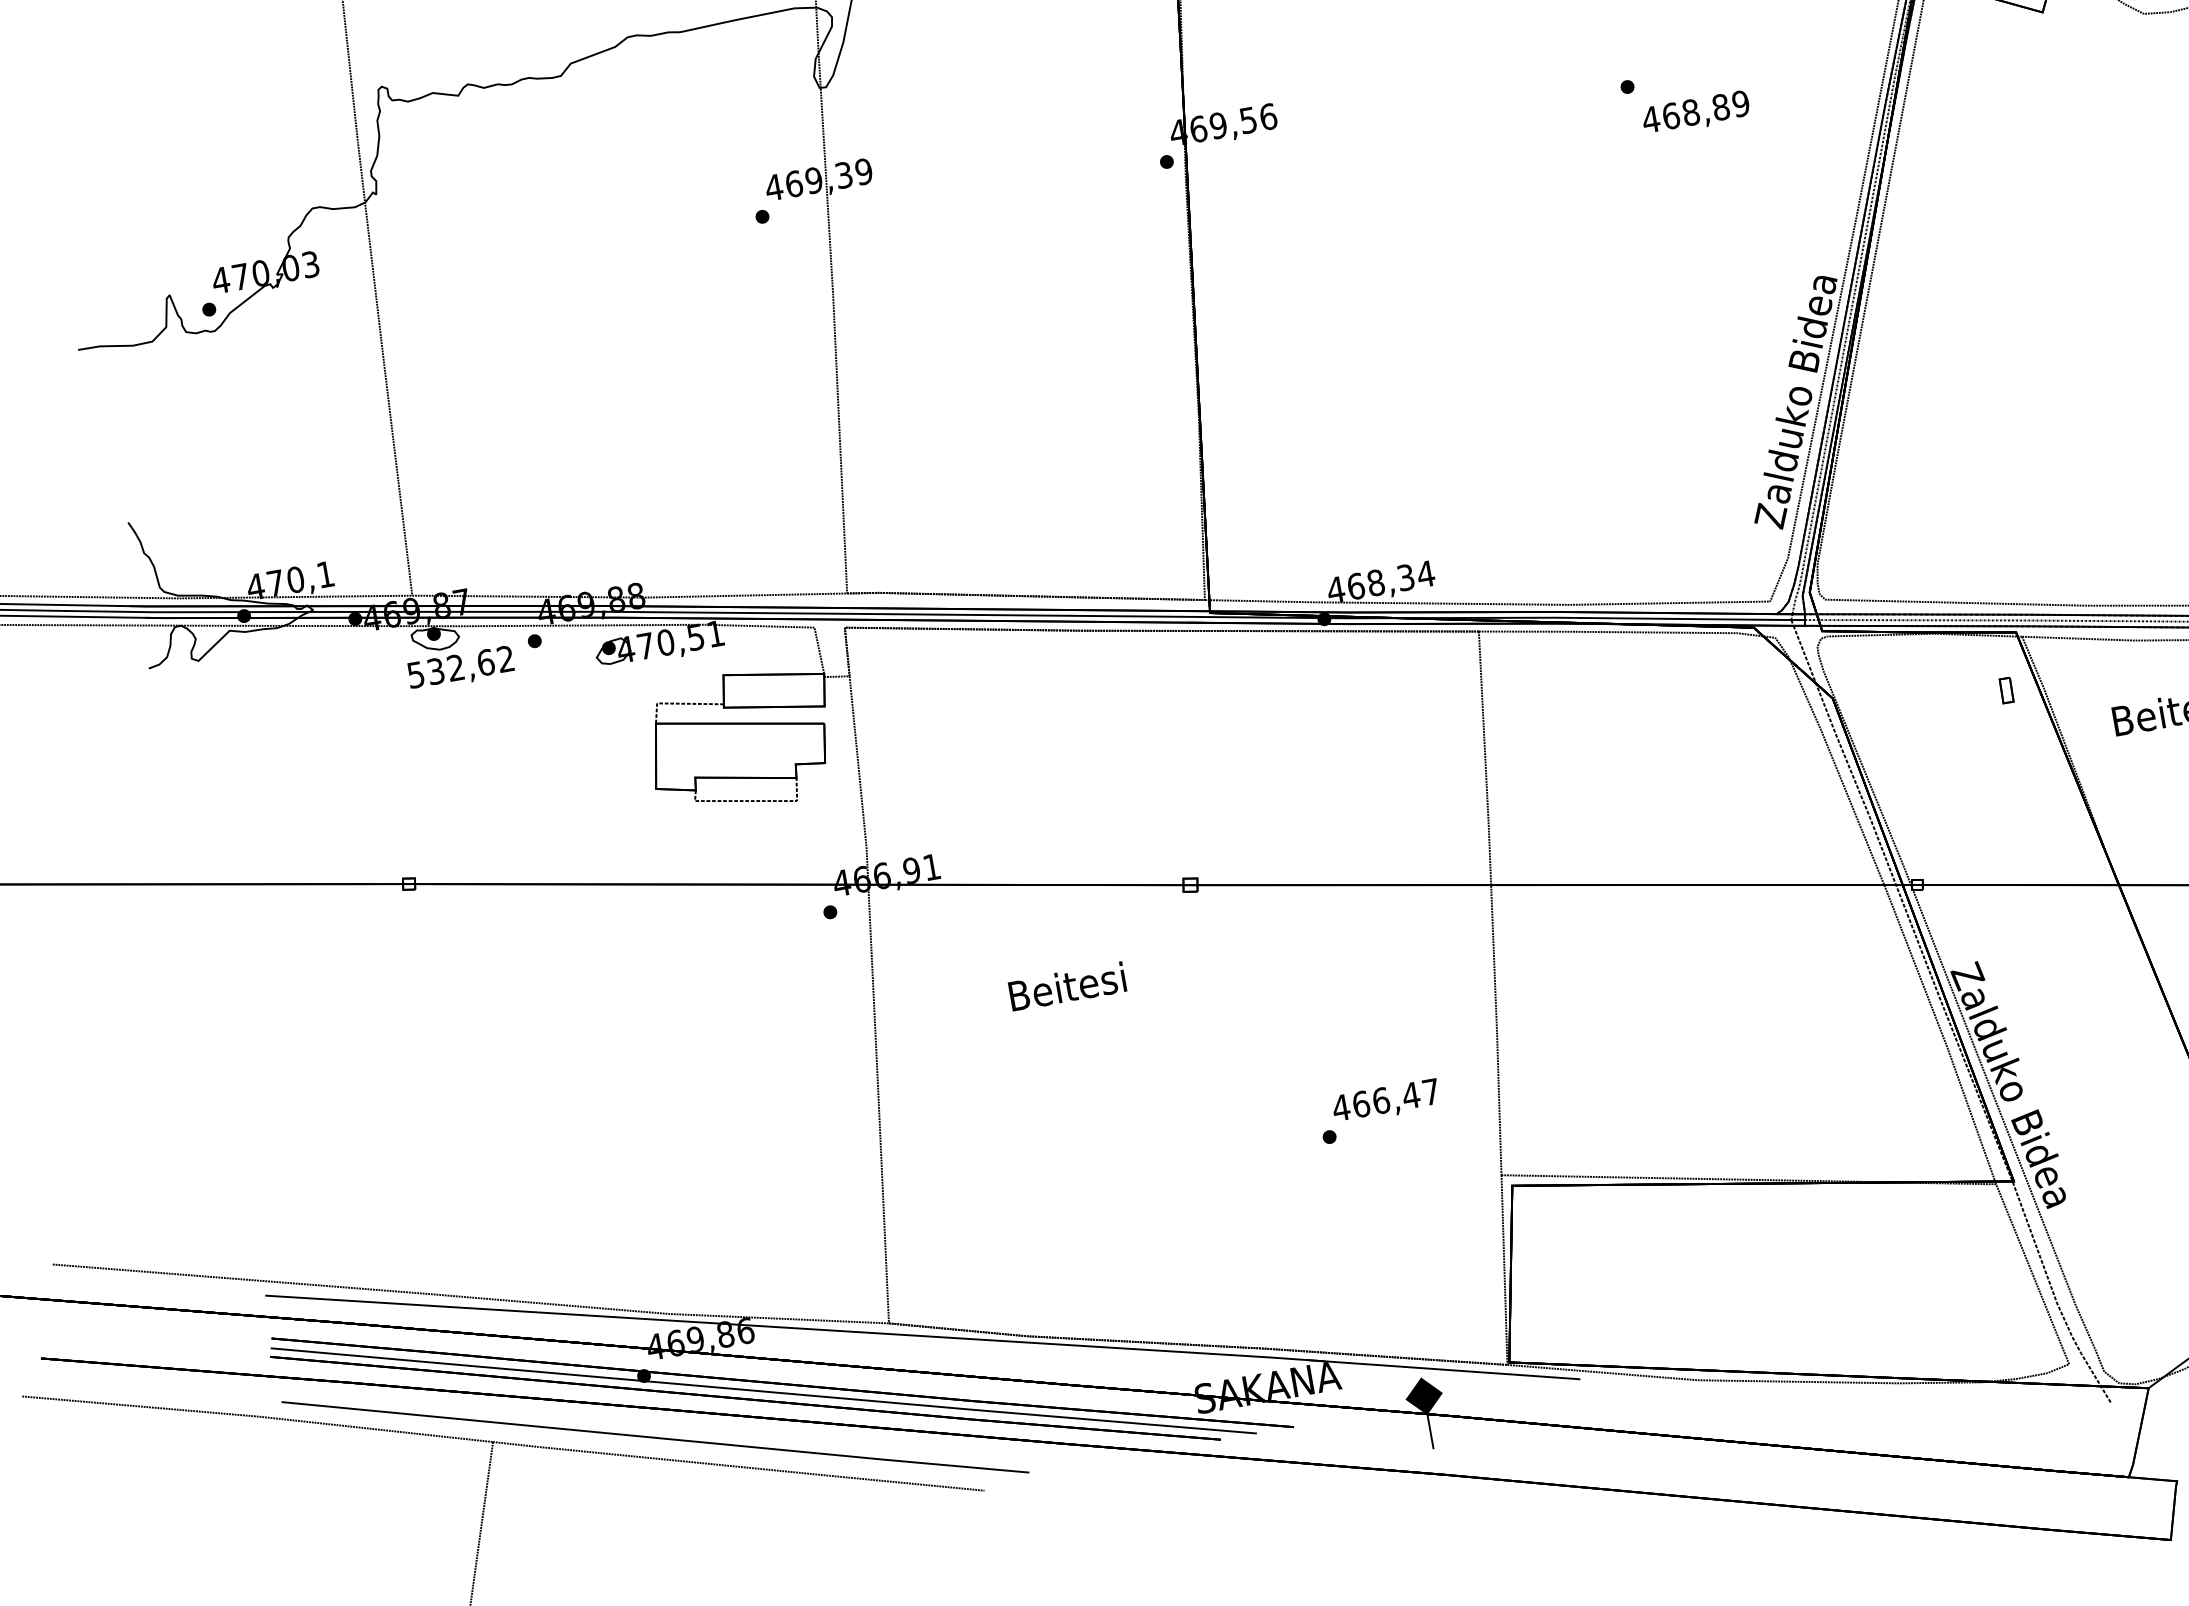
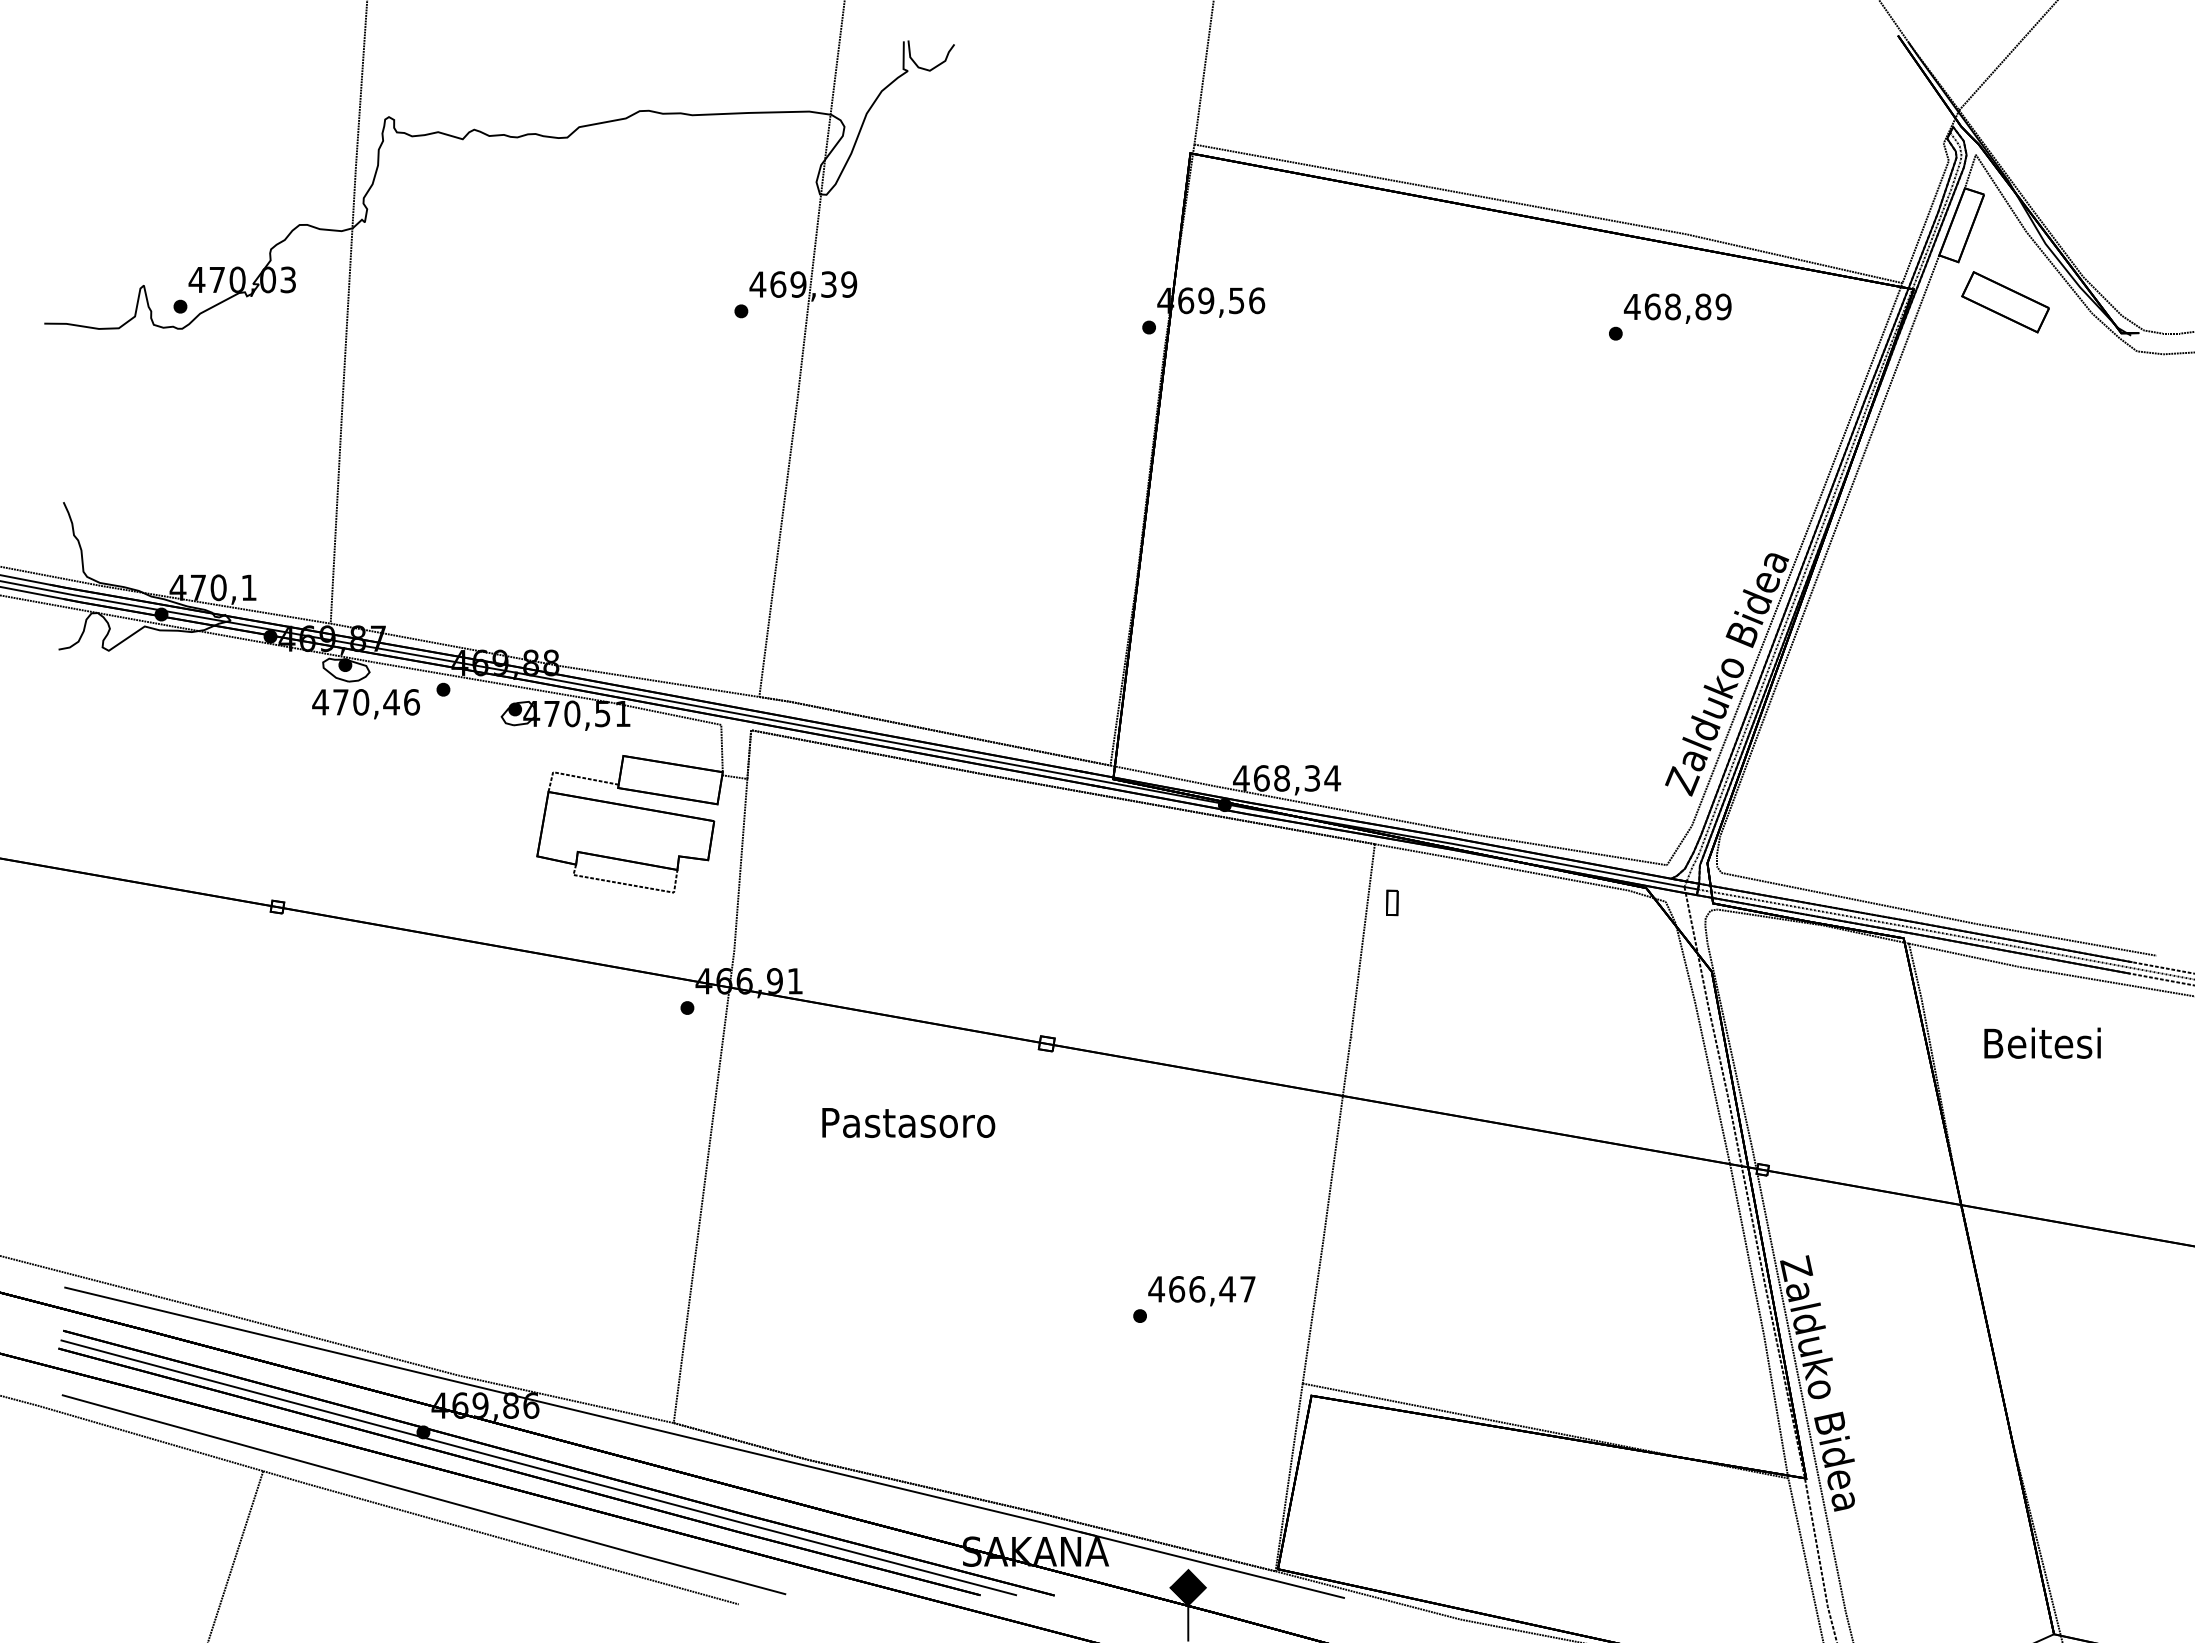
text: (1695, 113) -> (1677, 308), moved
text: (460, 667) -> (365, 702), 532,62 -> 470,46
part: (2006, 690) -> (1392, 902), moved
text: (1067, 986) -> (908, 1122), Beitesi -> Pastasoro

